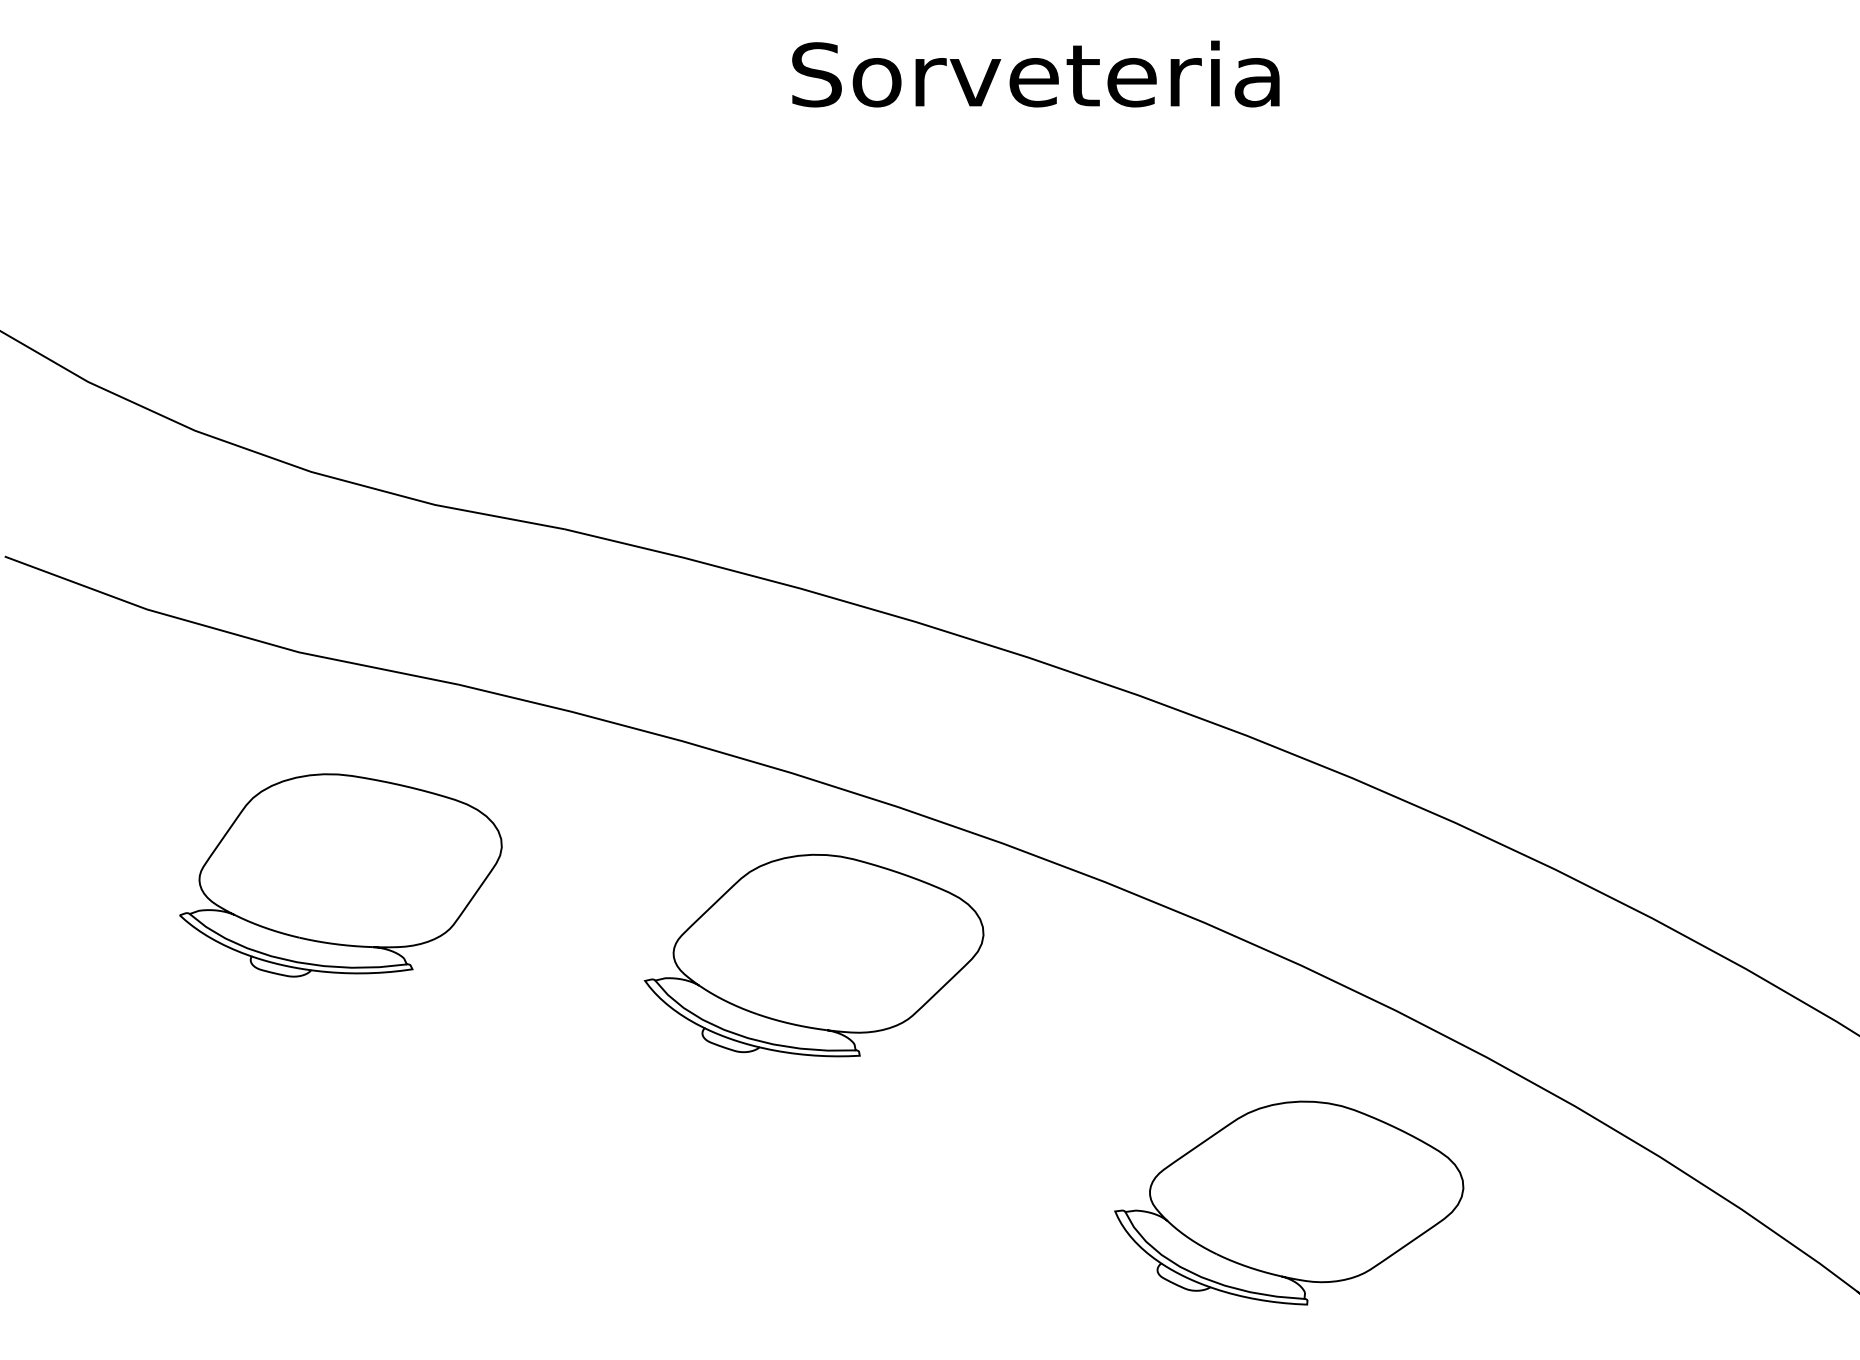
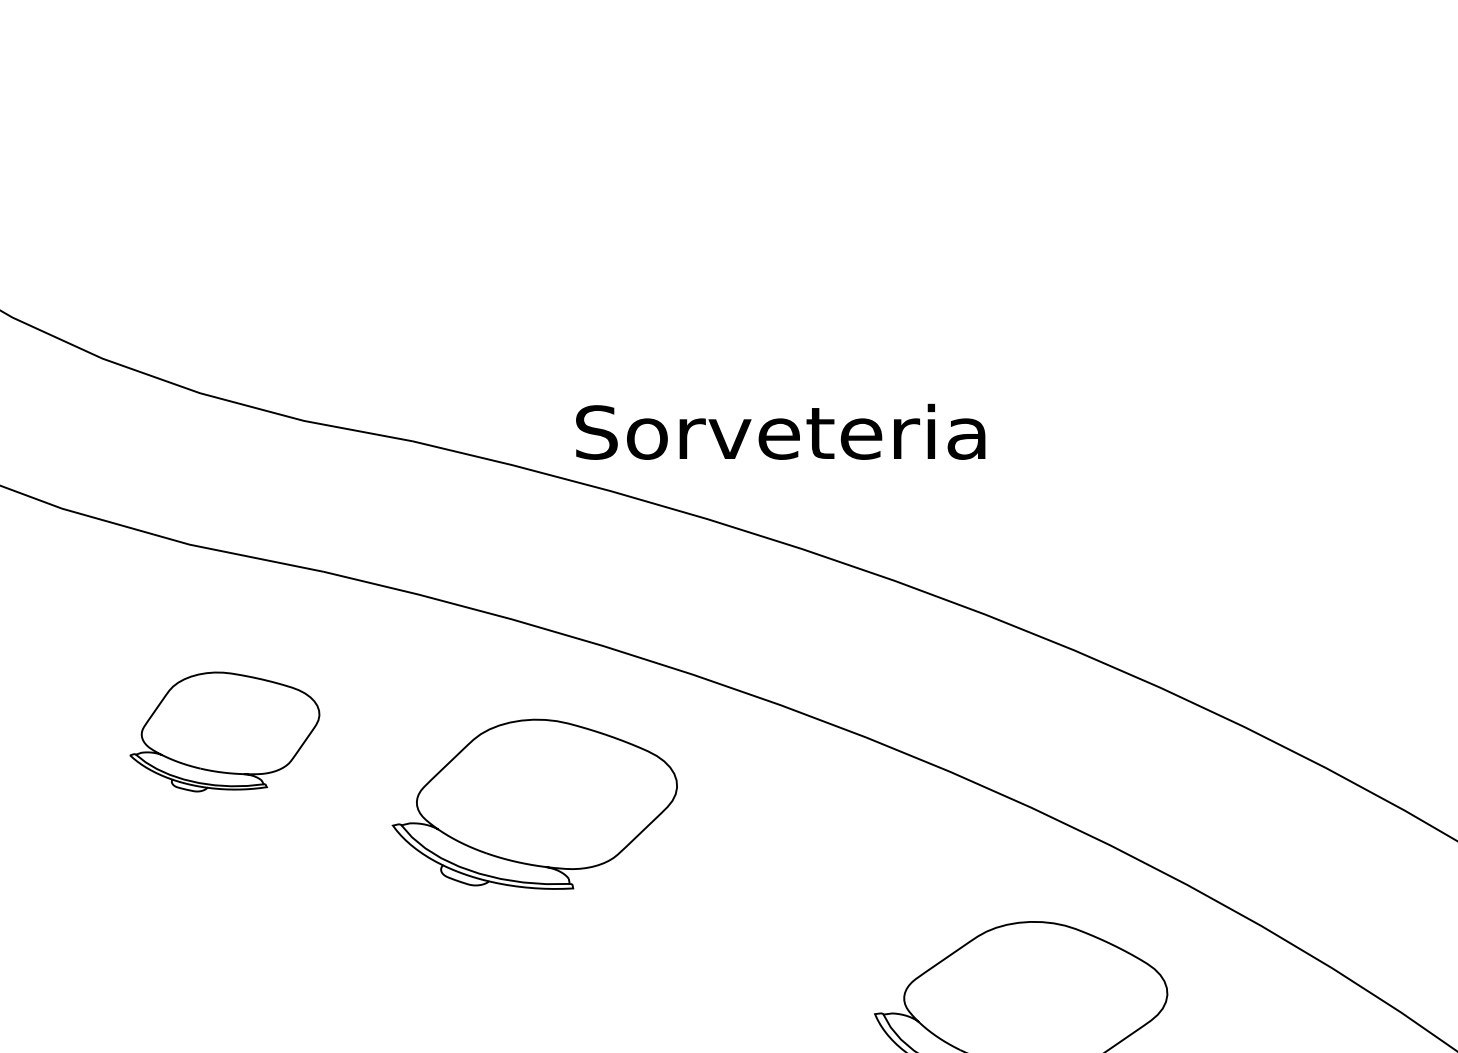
text: (1035, 73) -> (780, 431), moved
part: (340, 875) -> (224, 732), size x0.7
part: (813, 955) -> (534, 804), moved

